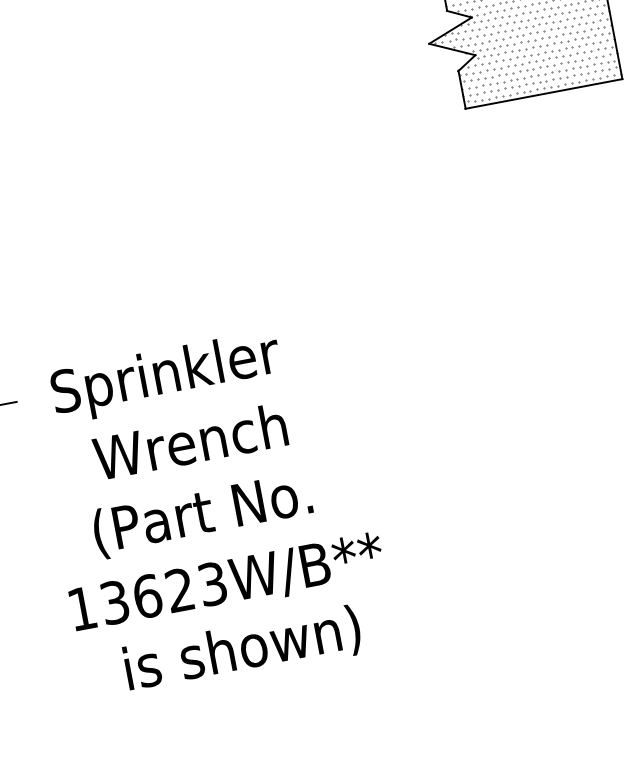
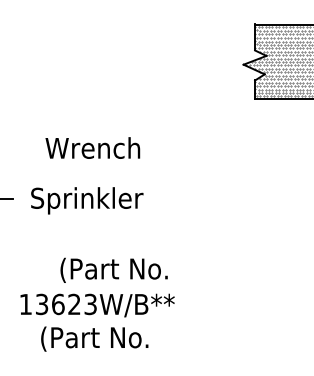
text: (189, 440) -> (92, 147), moved
text: (201, 513) -> (113, 269), moved
text: (243, 649) -> (99, 338), is shown) -> (Part No.

